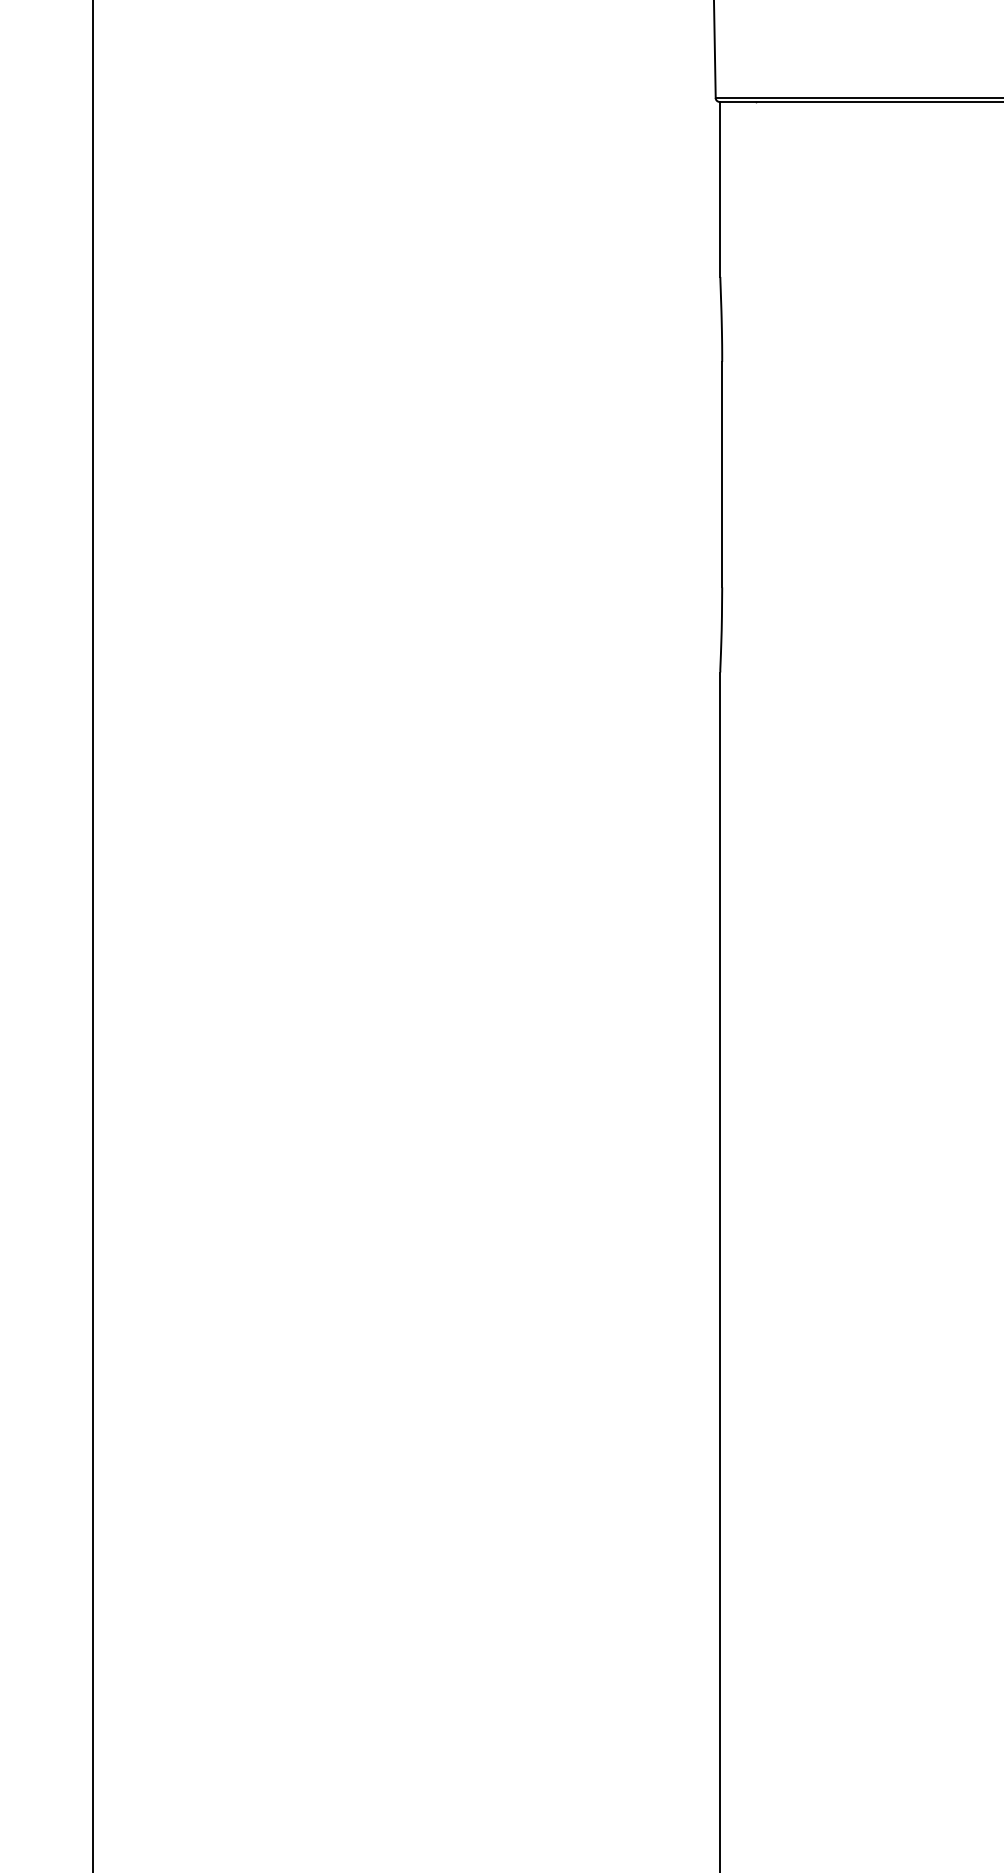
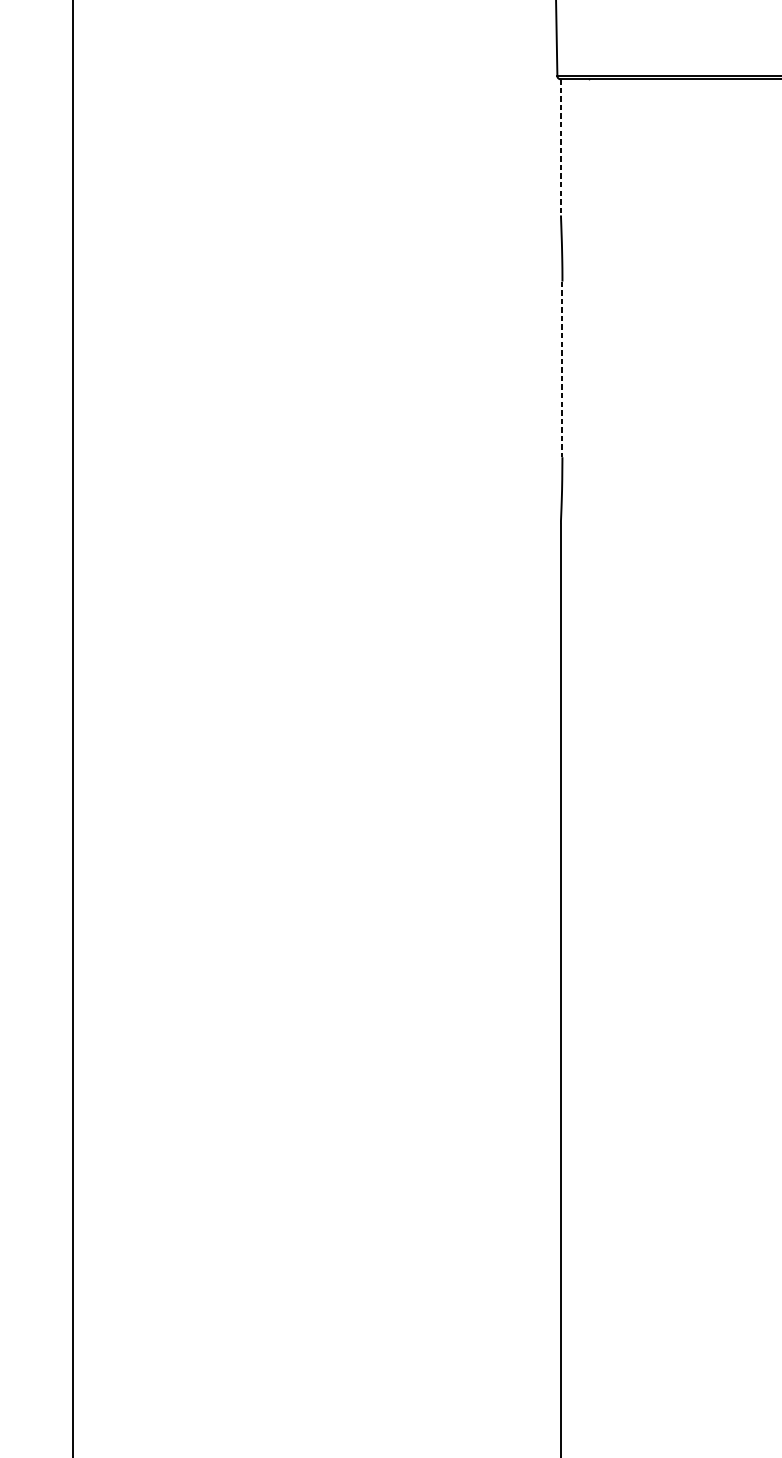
line: (720, 189) -> (561, 147), solid -> dashed
line: (722, 474) -> (562, 369), solid -> dashed

